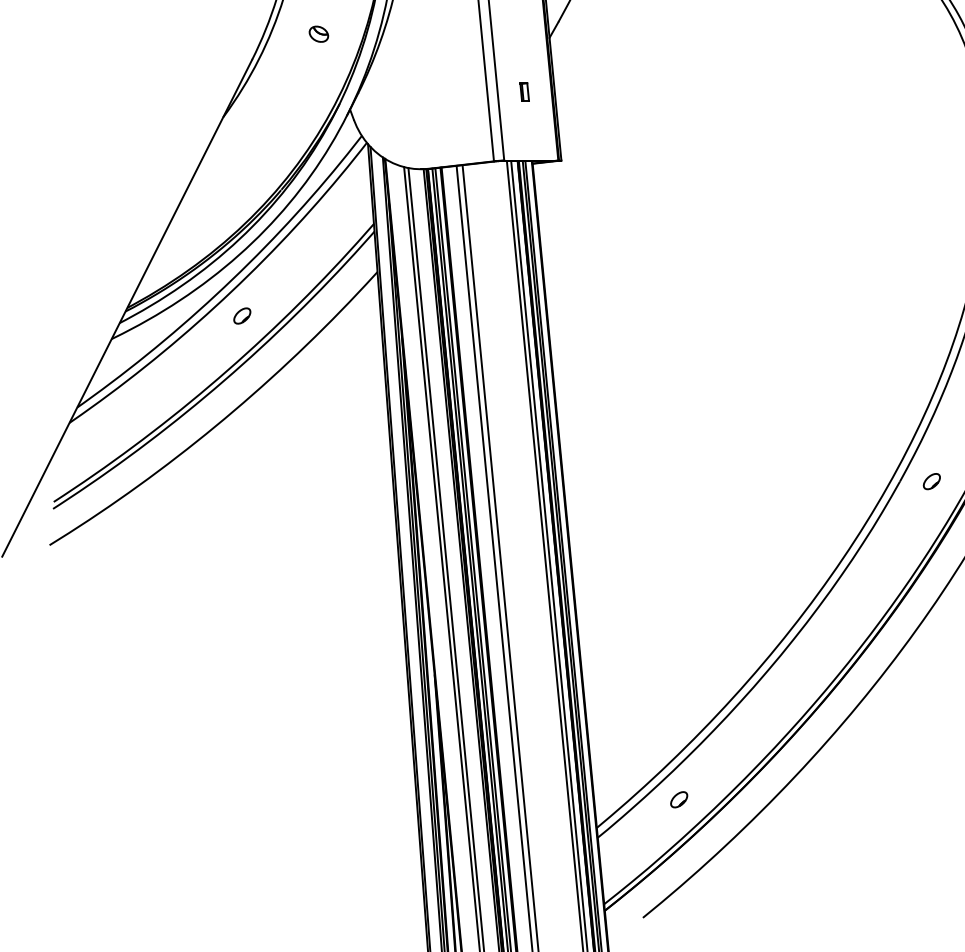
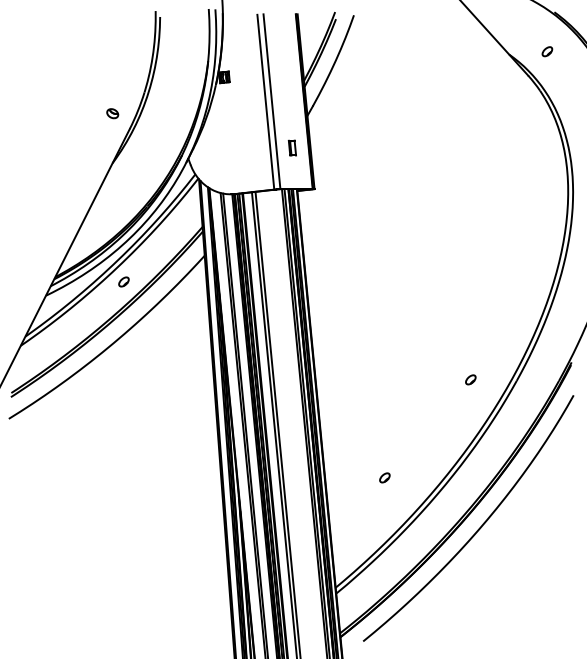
part: (318, 33) -> (112, 113), moved
part: (524, 92) -> (292, 148), size x1.4
part: (931, 480) -> (470, 379), moved
part: (678, 799) -> (384, 477), moved

